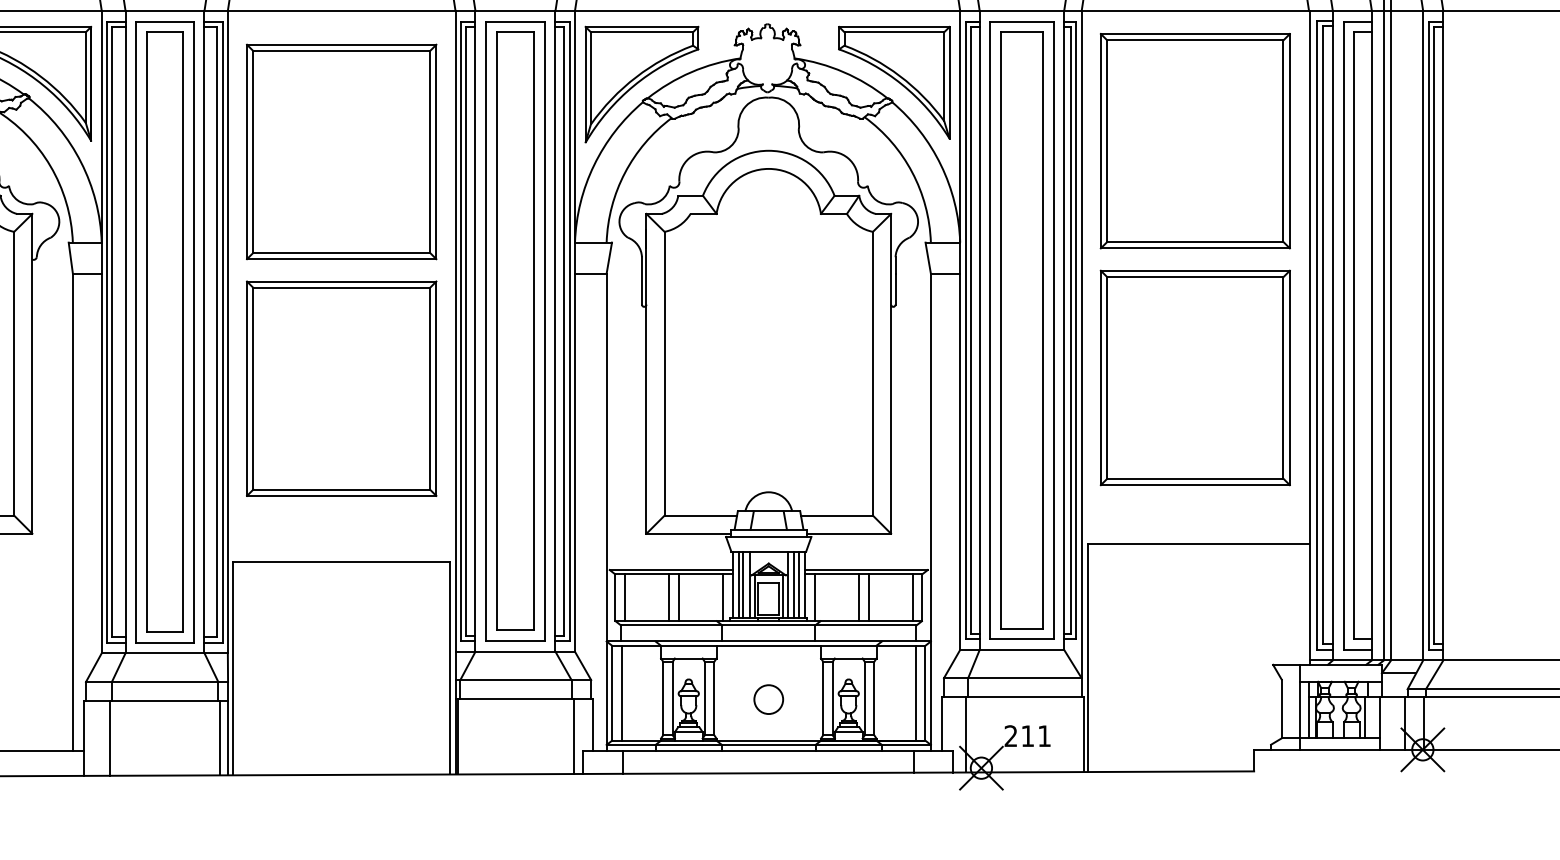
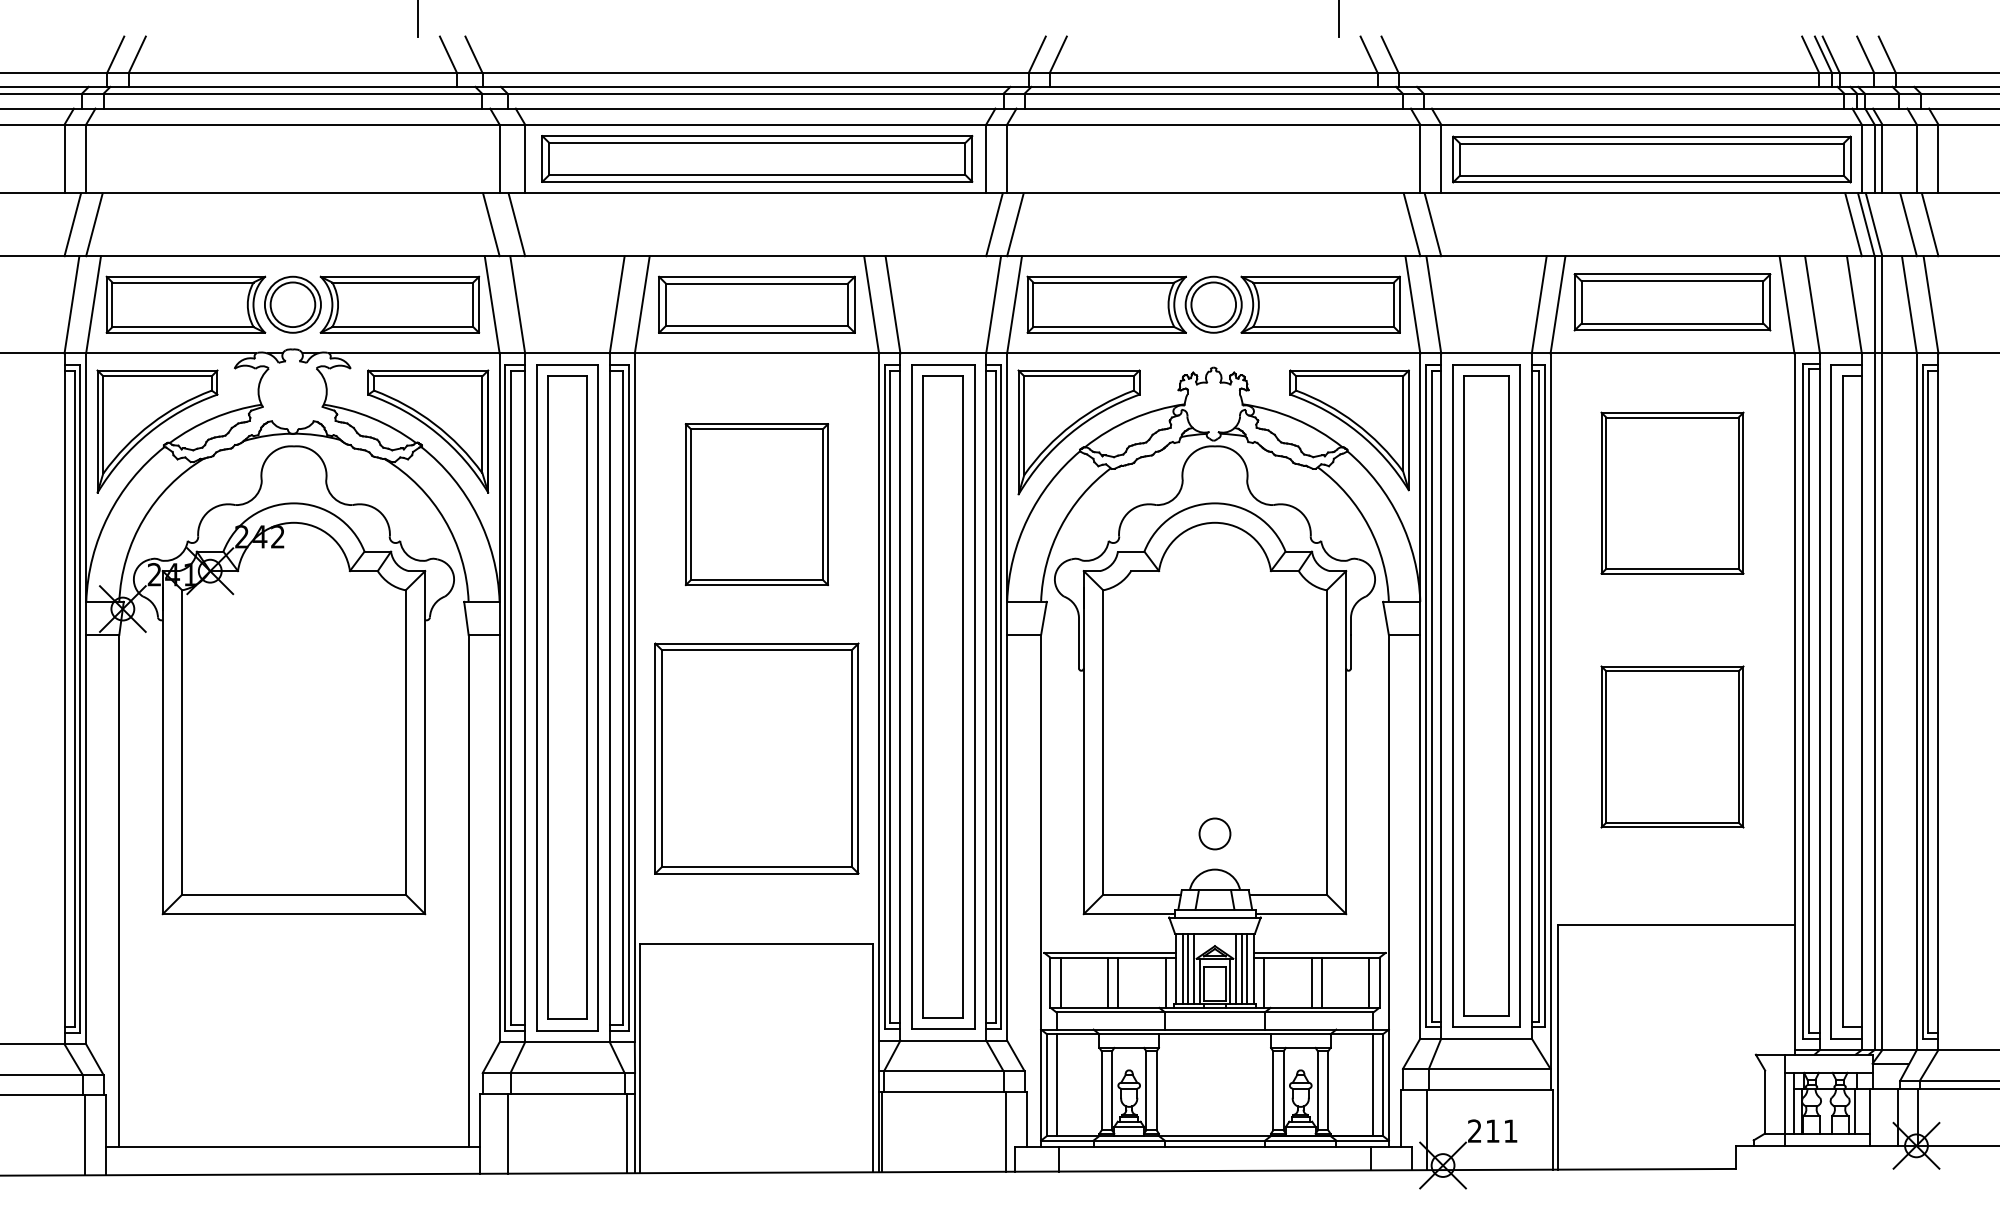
part: (1195, 141) -> (1672, 493), size x0.7
part: (341, 151) -> (756, 504), size x0.7
part: (1195, 377) -> (1672, 746), size x0.7
circle: (768, 699) -> (1214, 833), moved

